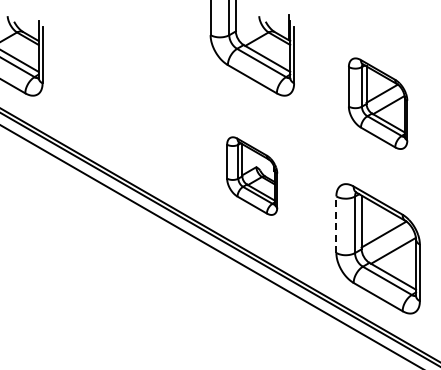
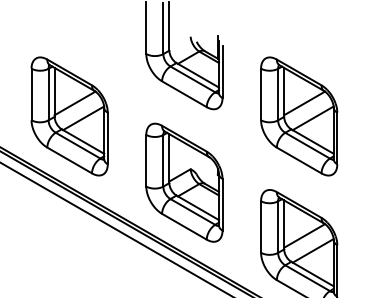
part: (126, 103) -> (69, 116), added
part: (377, 103) -> (298, 116), size x1.43
part: (251, 175) -> (183, 182), size x1.67
line: (336, 224) -> (261, 226), dashed -> solid

